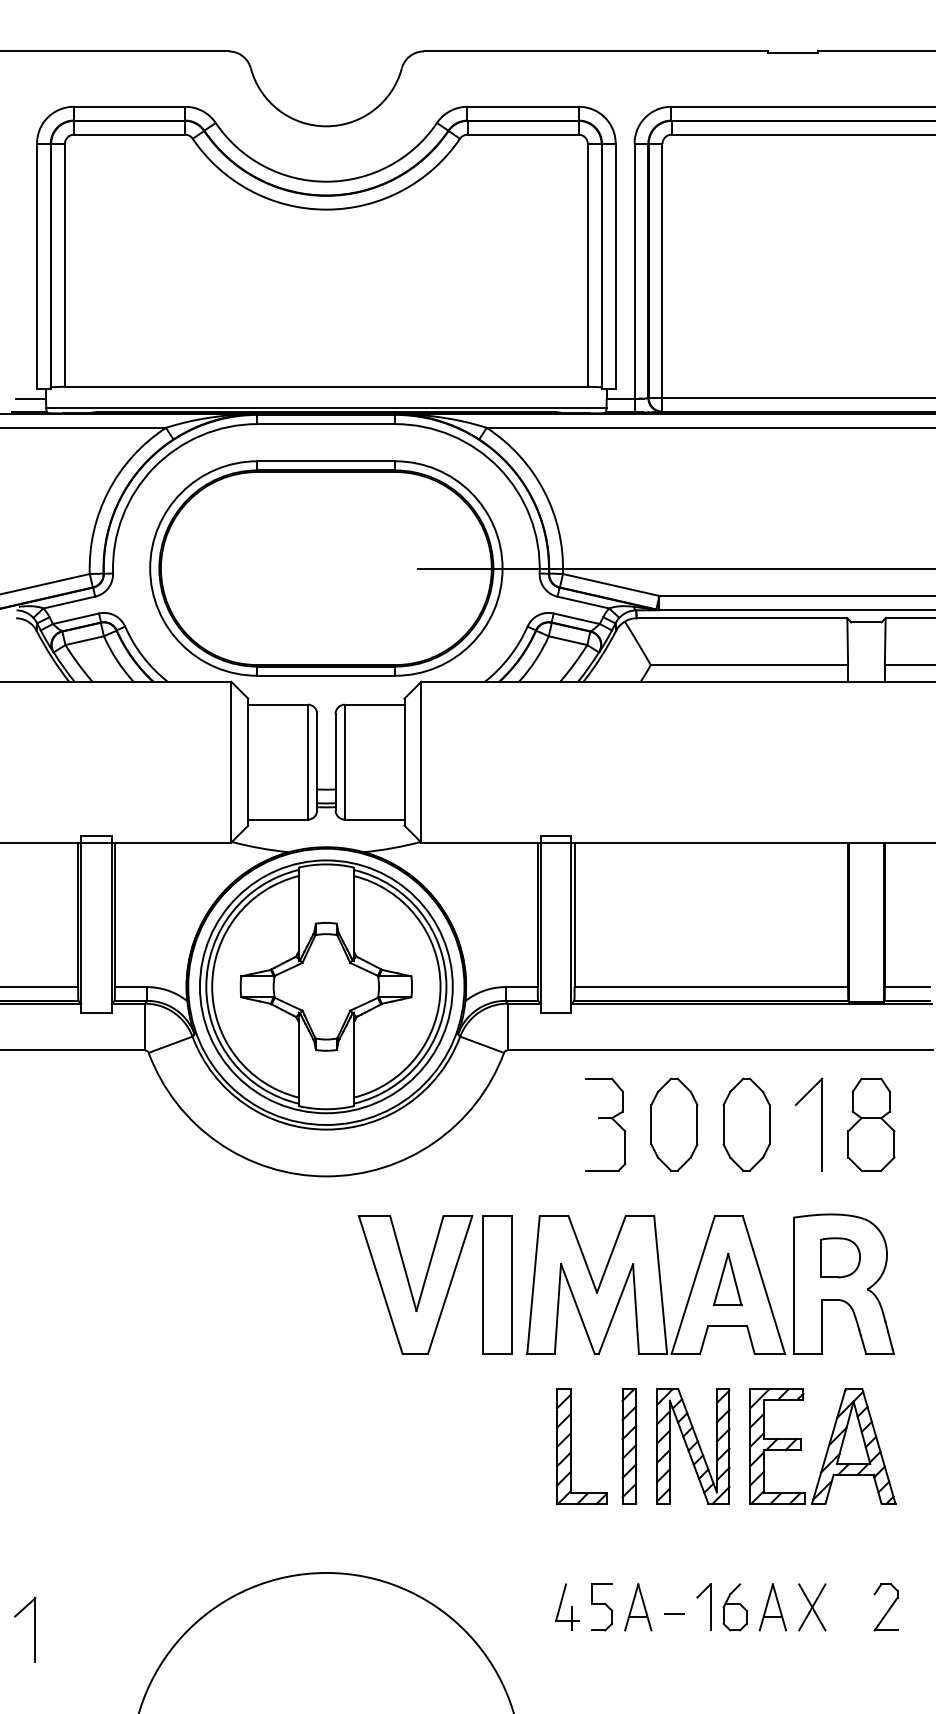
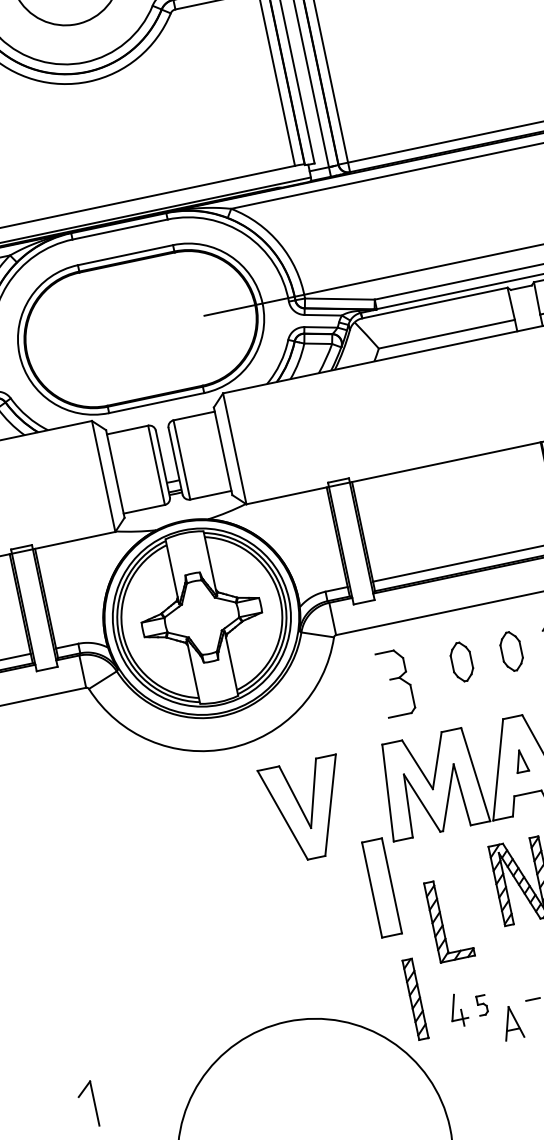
part: (605, 1124) -> (395, 683), moved
part: (674, 1124) -> (461, 661), size x0.6
part: (746, 1124) -> (511, 651), size x0.6
part: (727, 1279) -> (521, 761), size x0.6
part: (497, 1284) -> (382, 887), moved
part: (571, 1446) -> (442, 920), moved
part: (629, 1446) -> (415, 999), moved
part: (602, 1607) -> (482, 1005), size x0.6
part: (638, 1607) -> (512, 1022), moved

